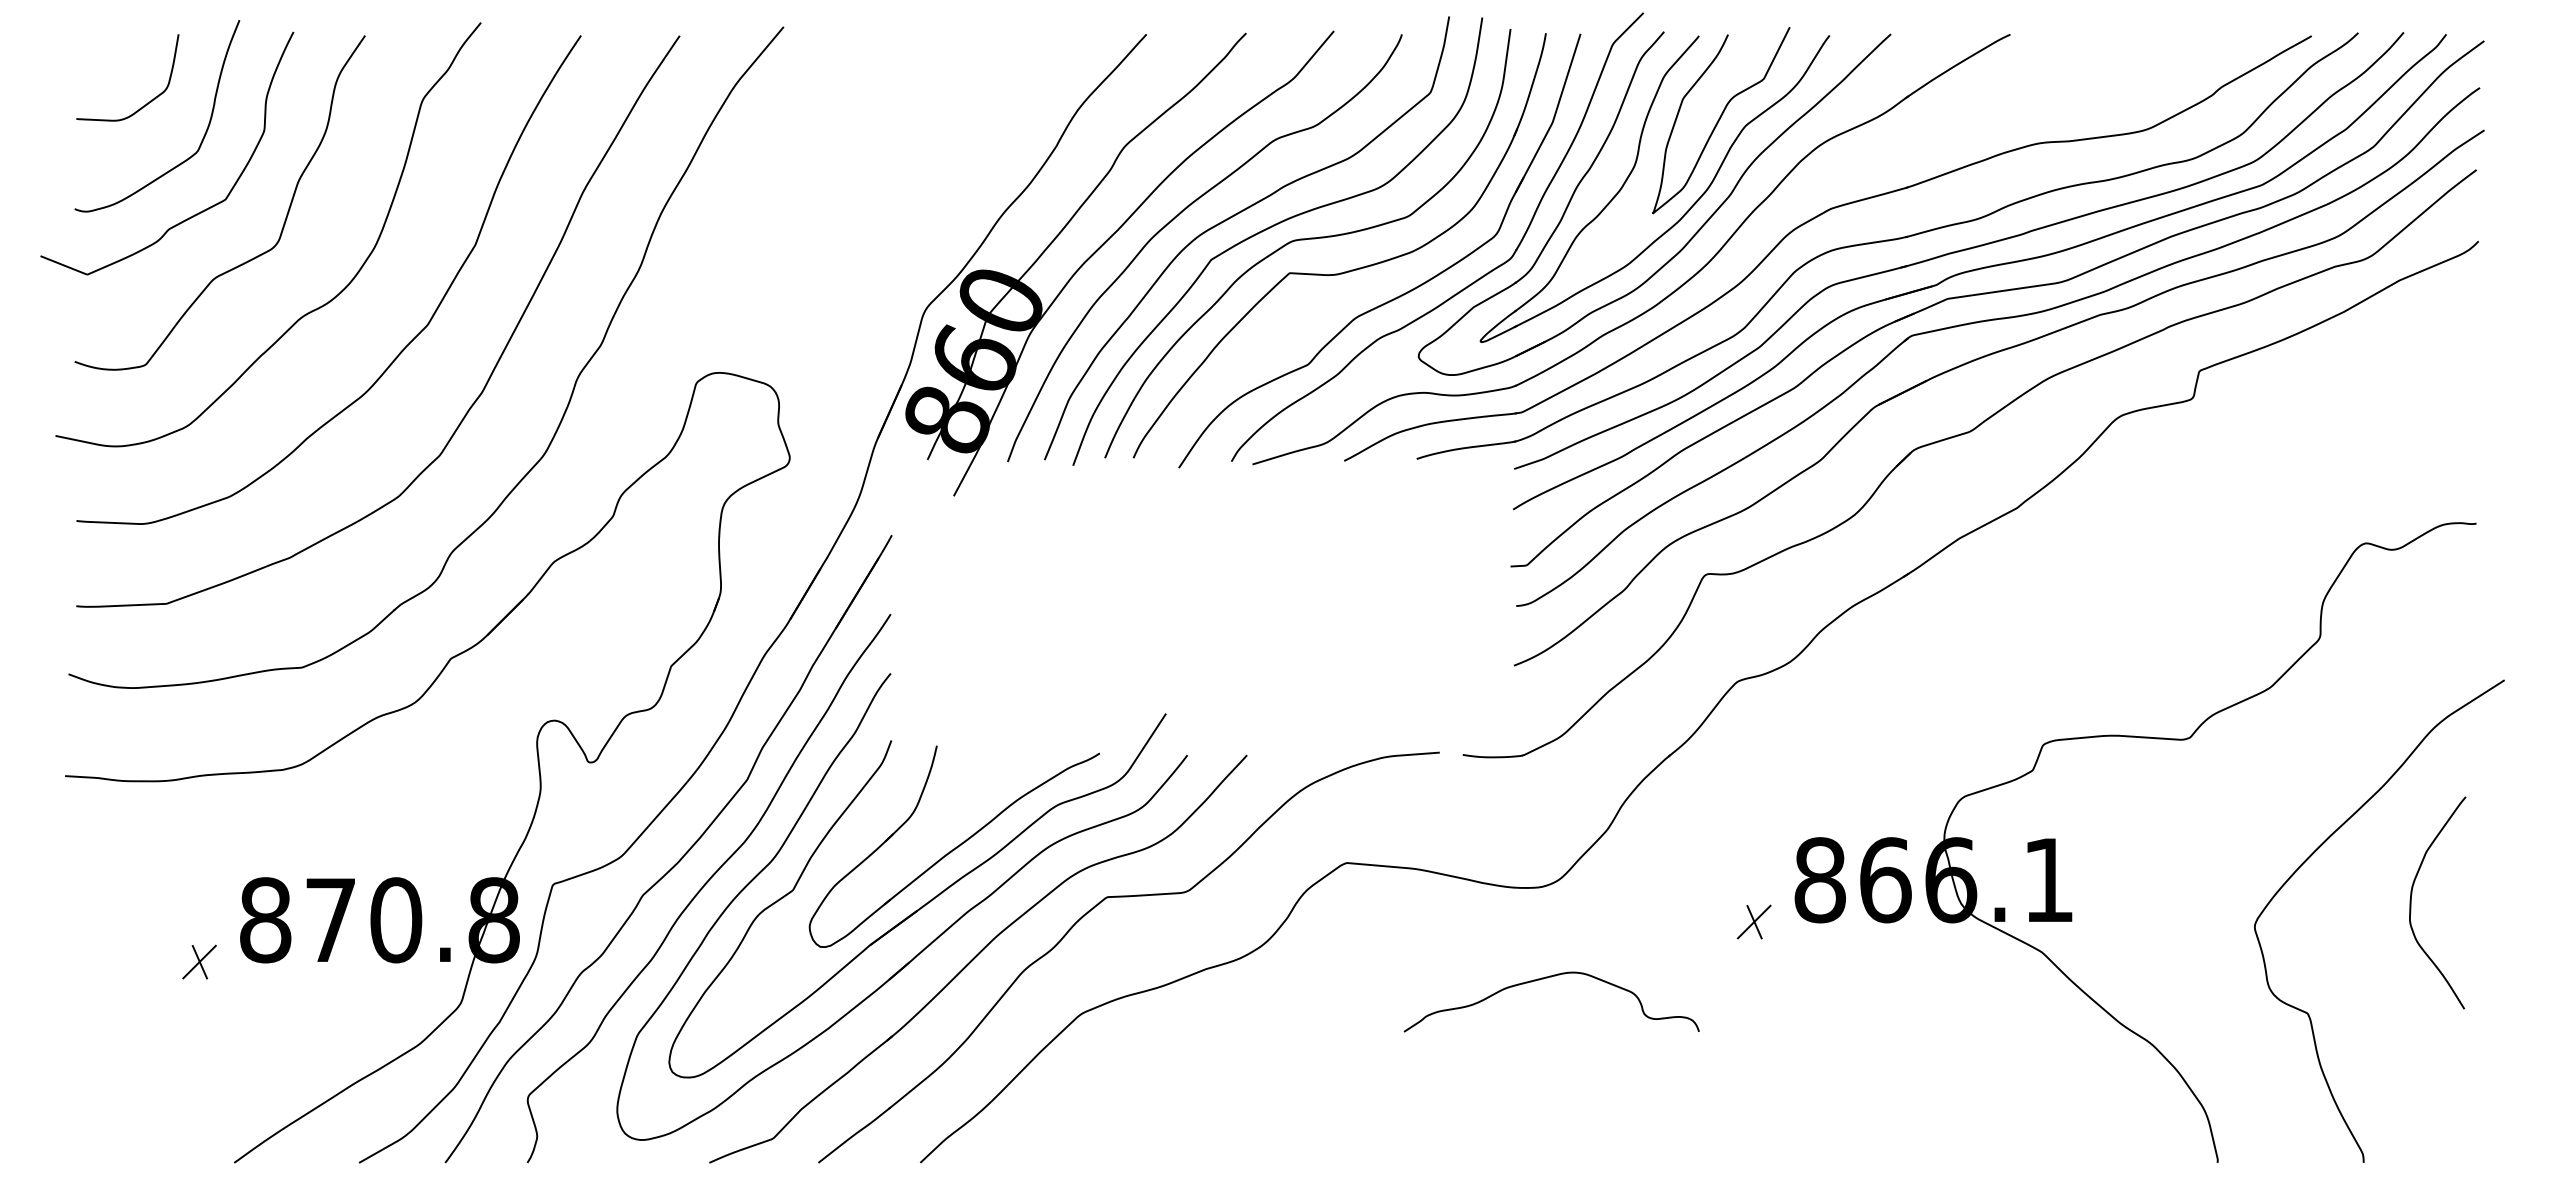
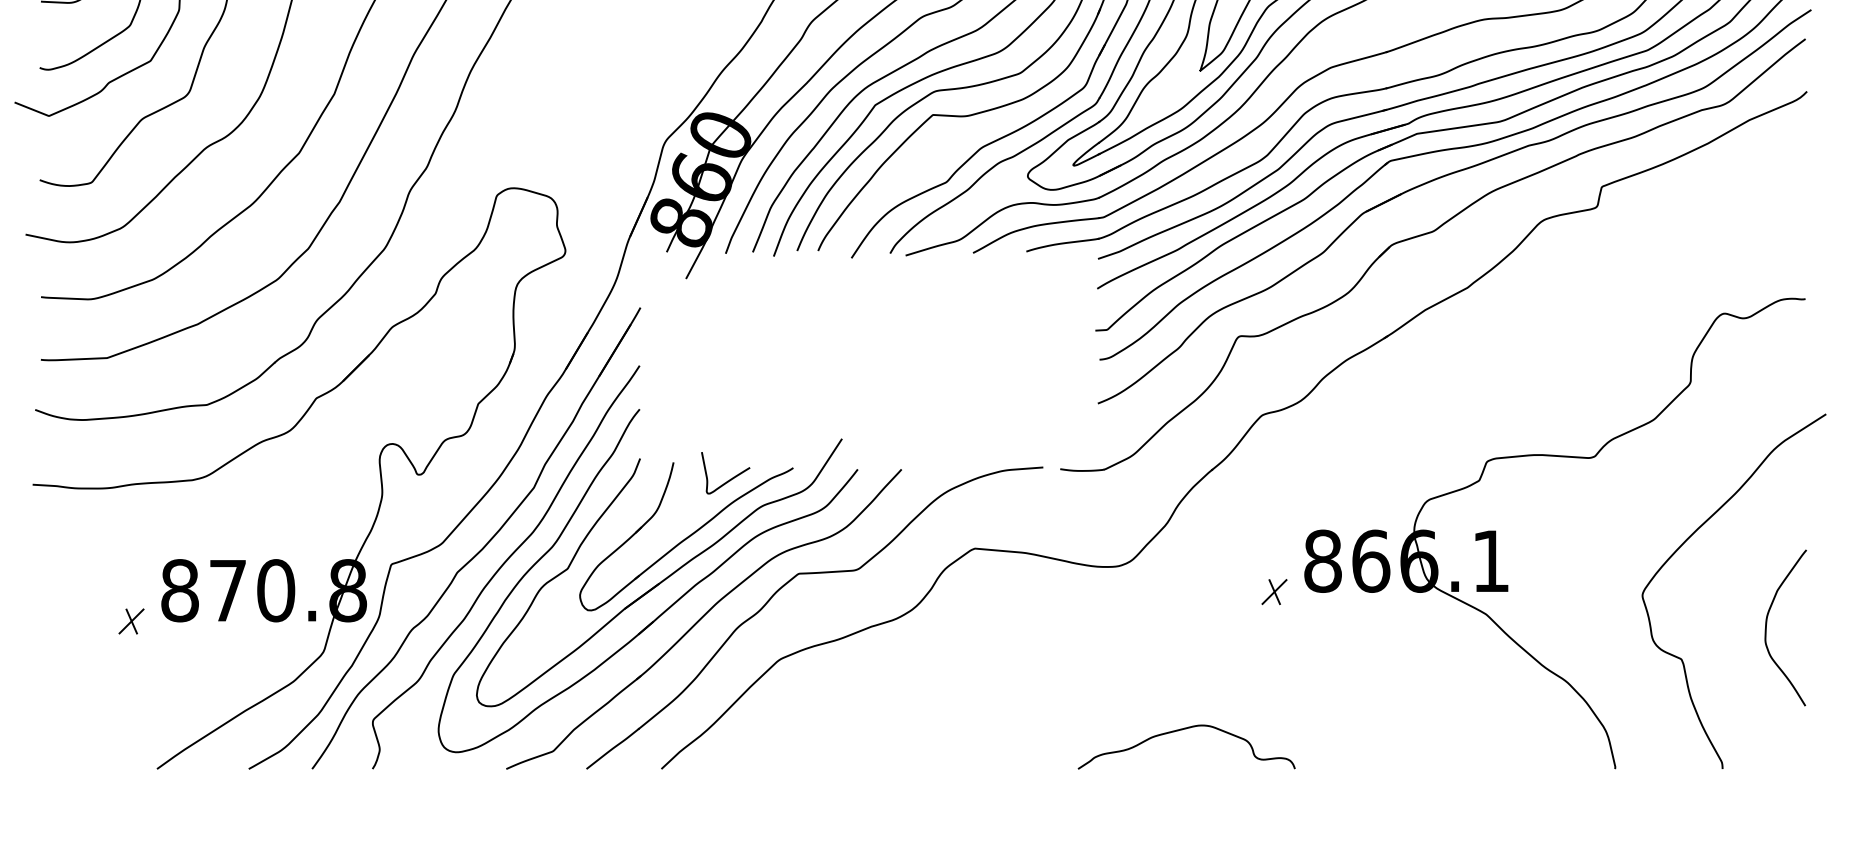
curve: (1012, 769) -> (729, 479), added
curve: (2411, 902) -> (1766, 627), moved
curve: (1547, 978) -> (1183, 729), moved

